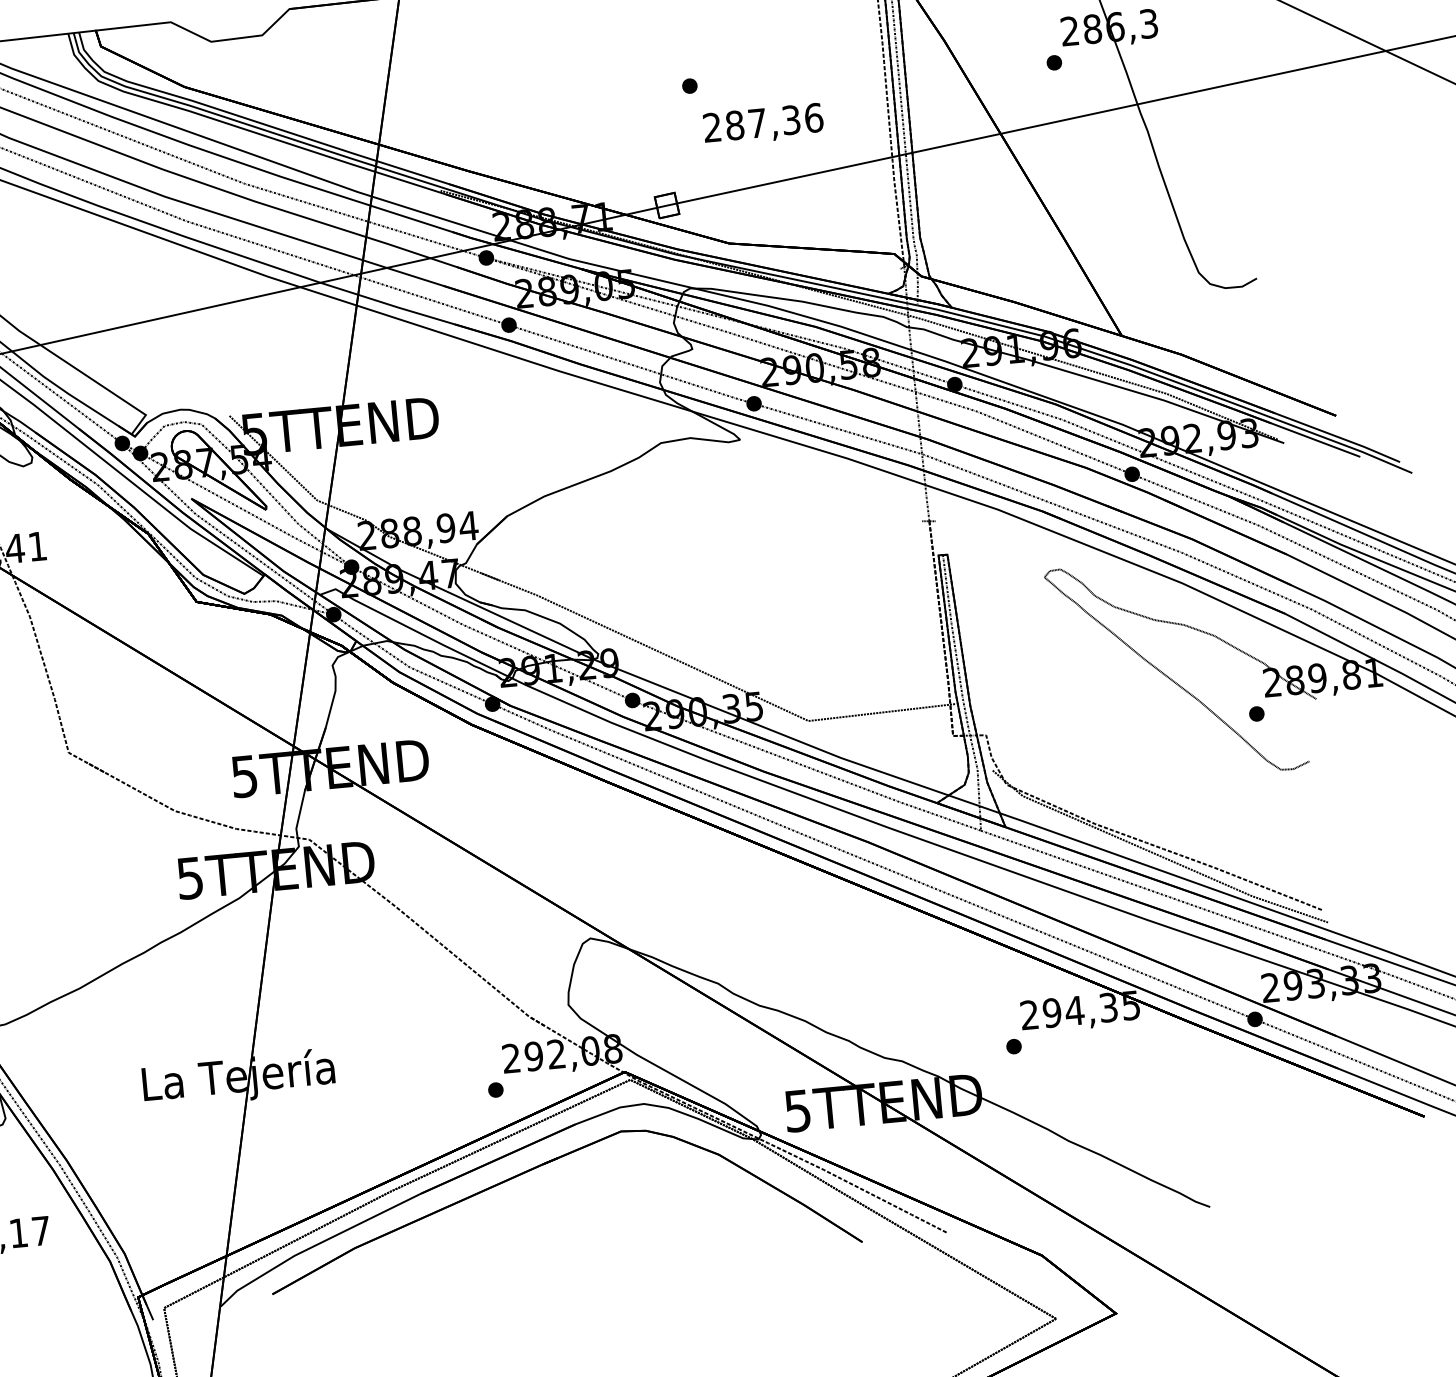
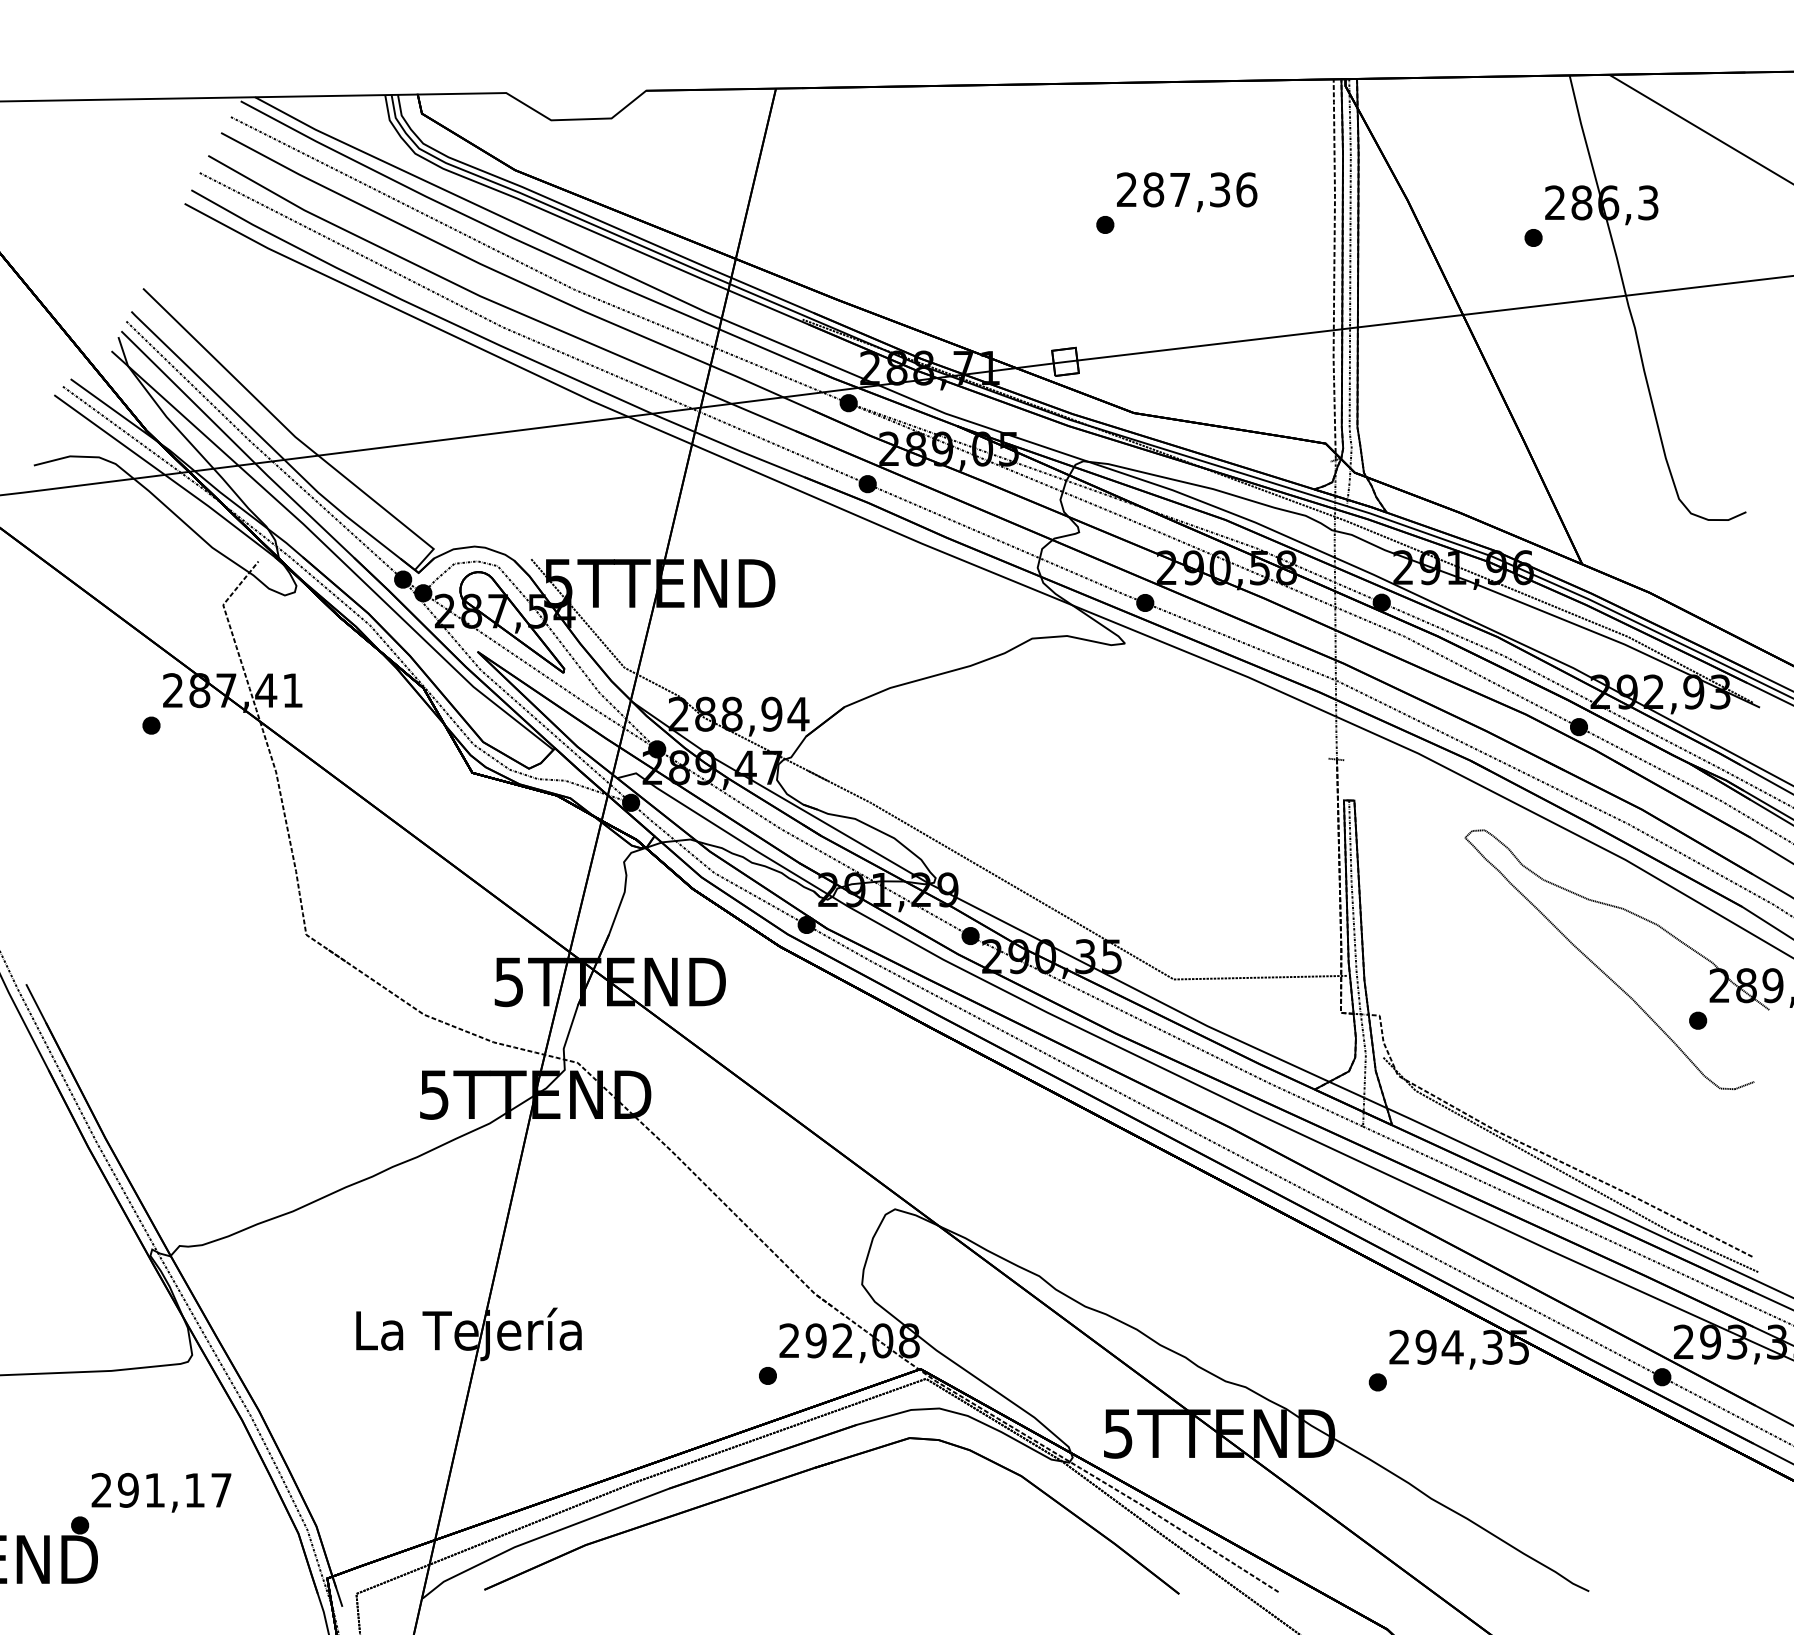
text: (763, 124) -> (1187, 192), moved

